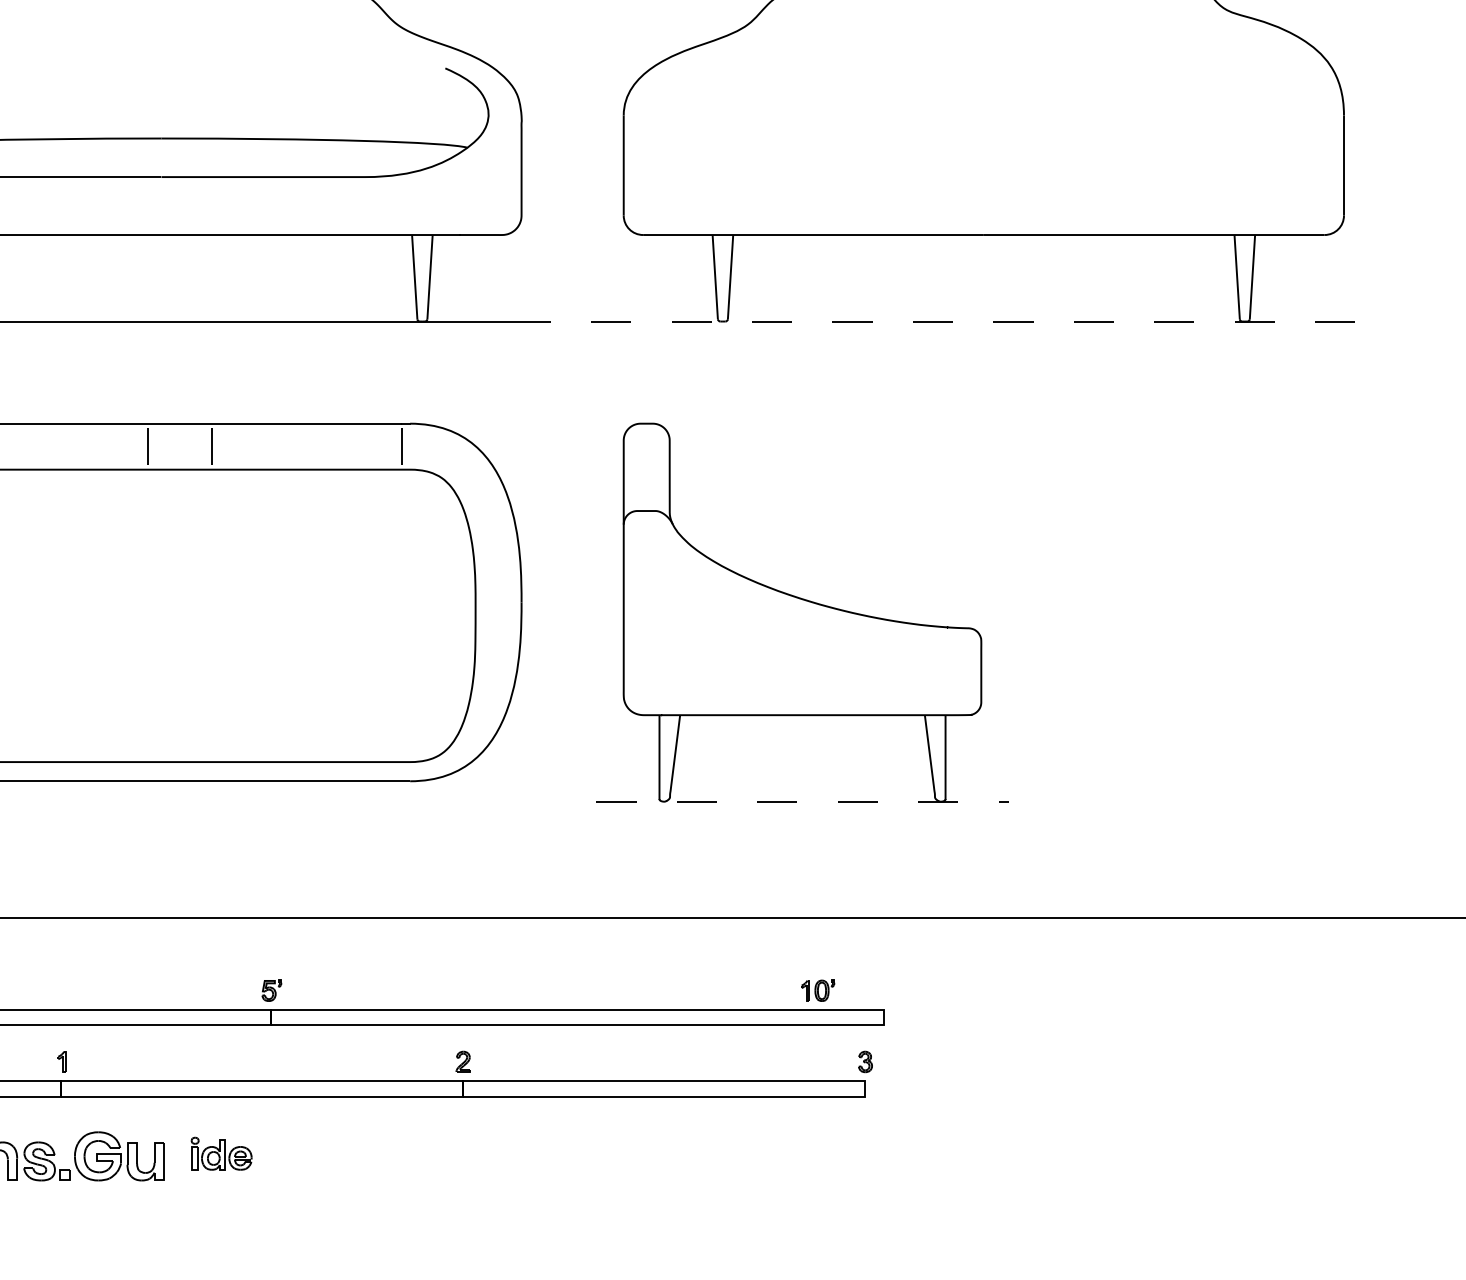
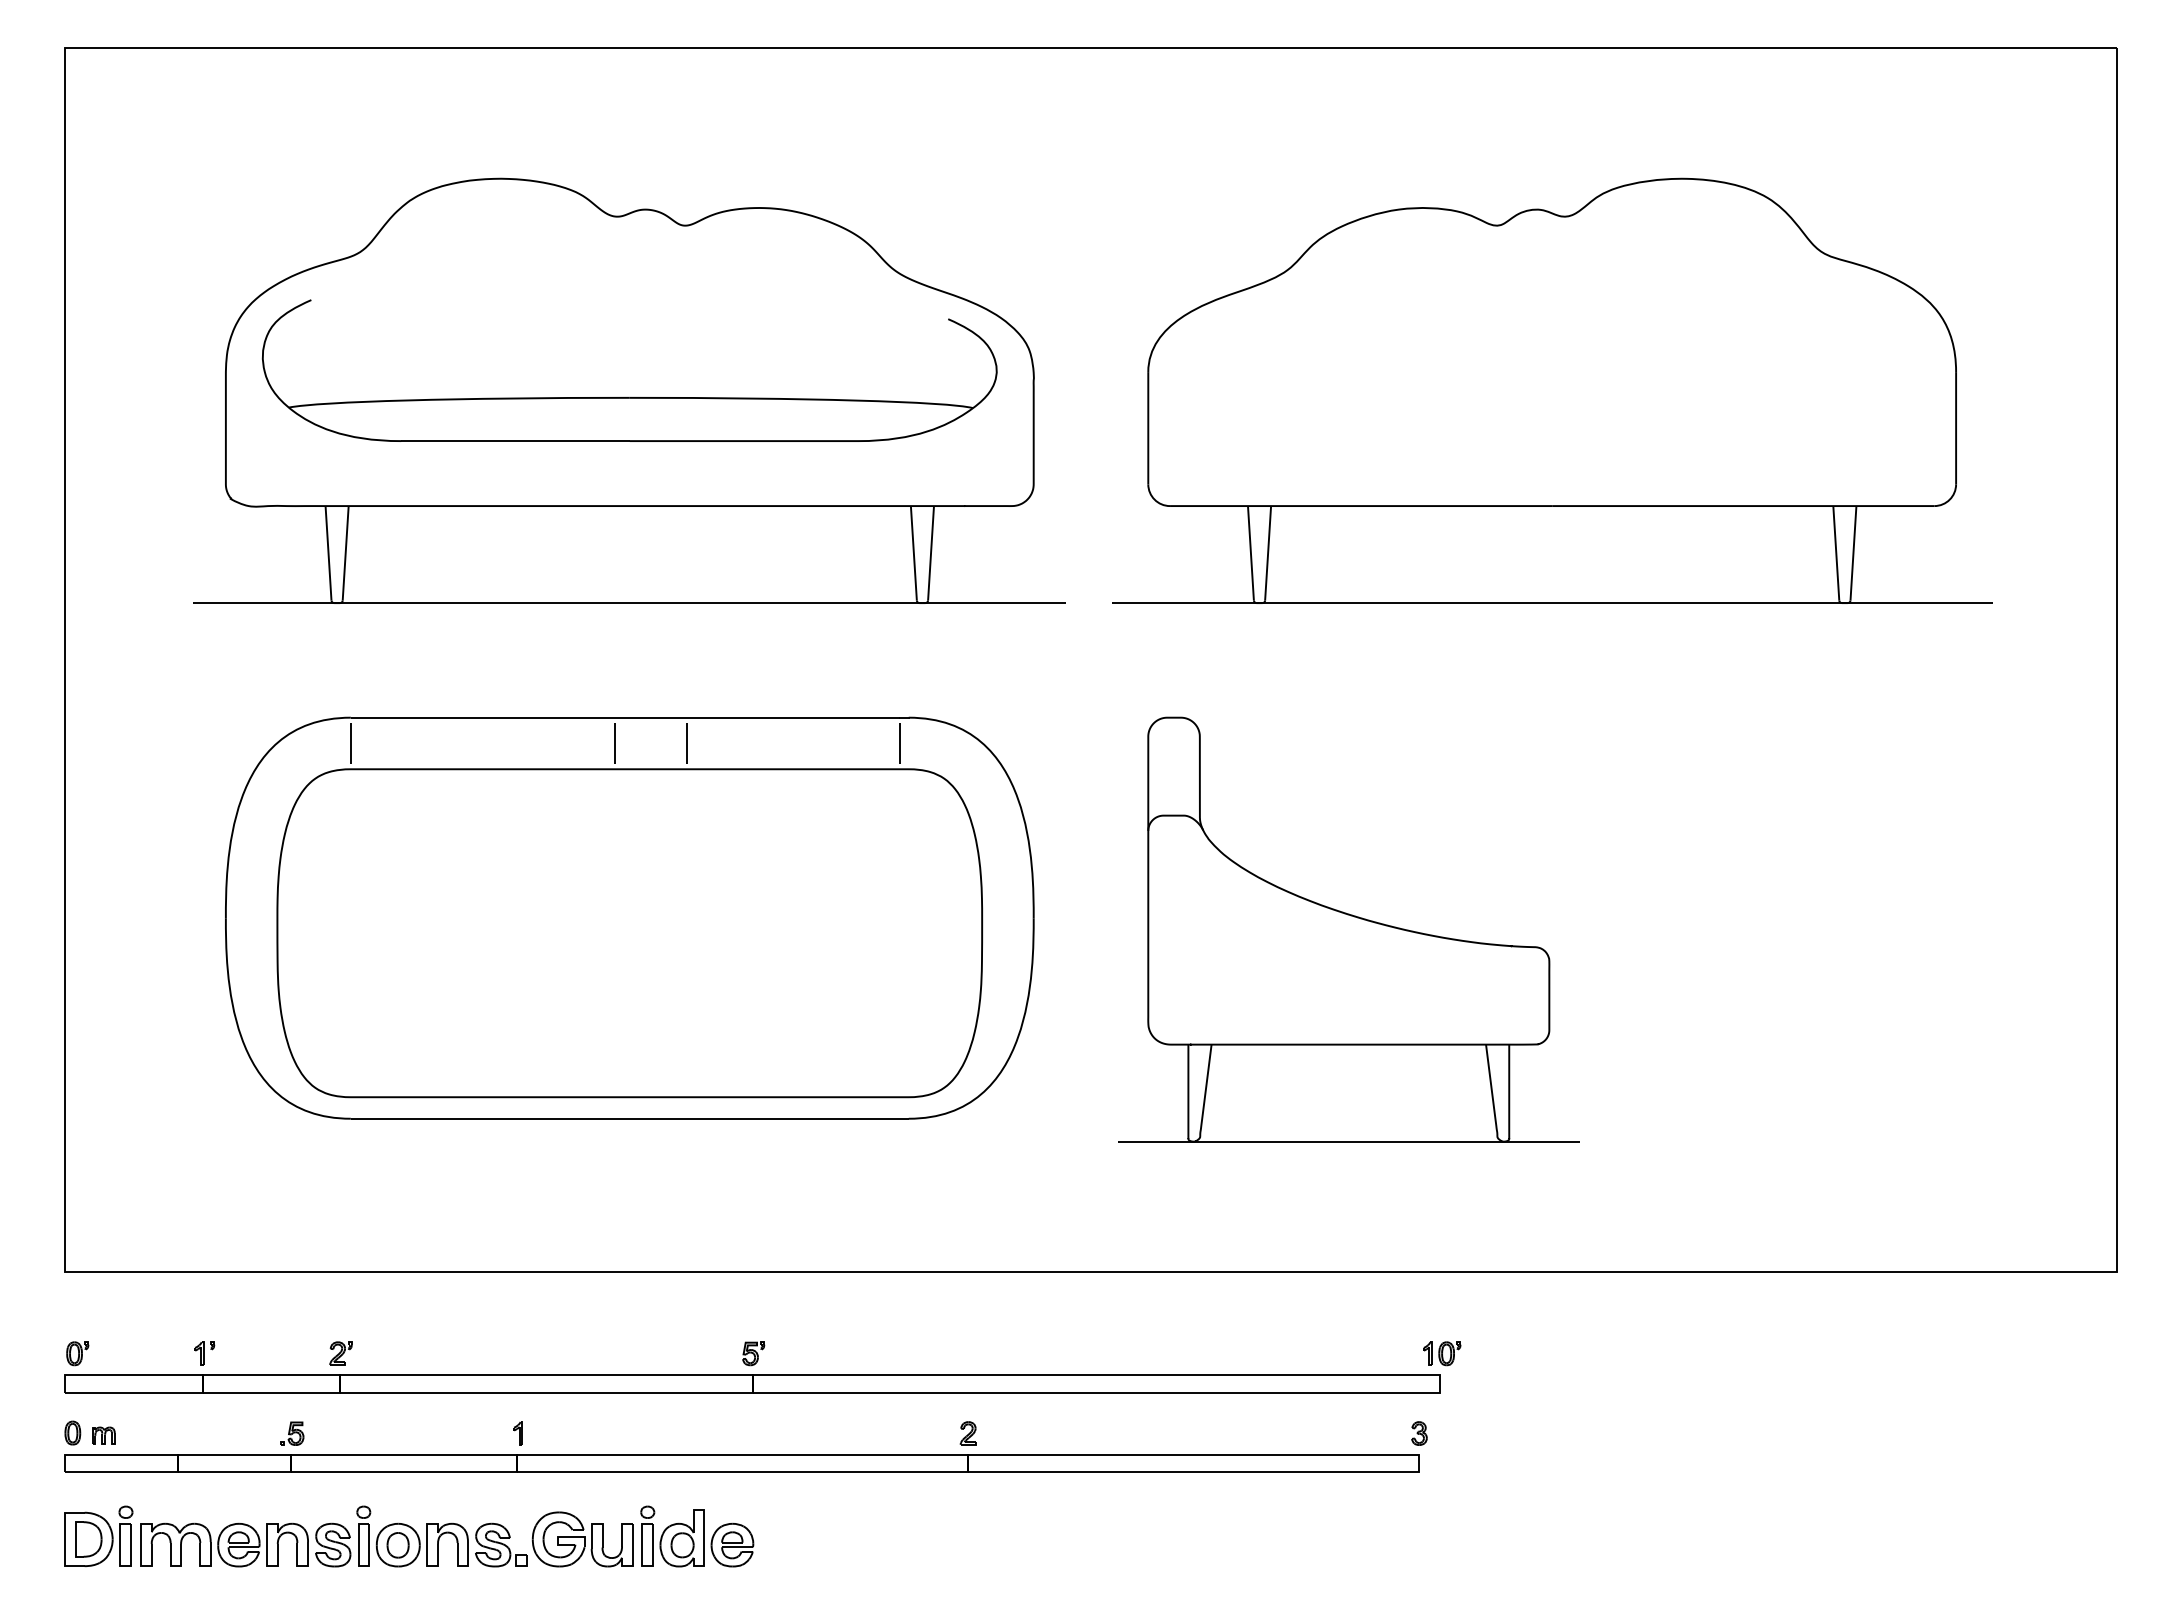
line: (984, 321) -> (1552, 603), dashed -> solid
line: (803, 801) -> (1349, 1141), dashed -> solid
part: (818, 990) -> (1442, 1353), moved
part: (221, 1153) -> (697, 1536), size x1.67

